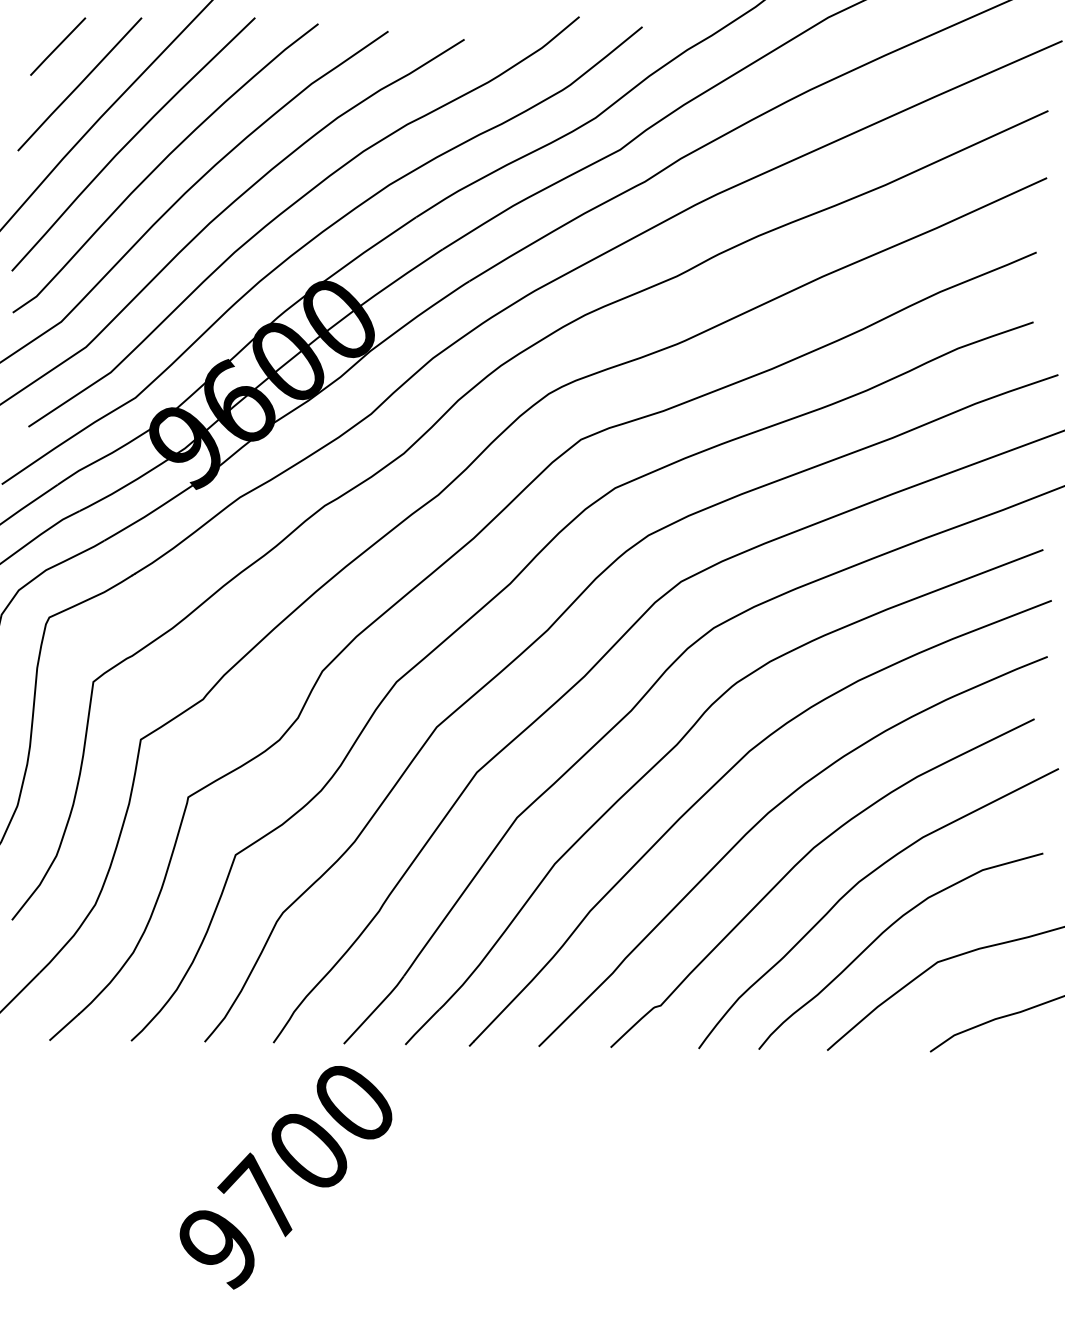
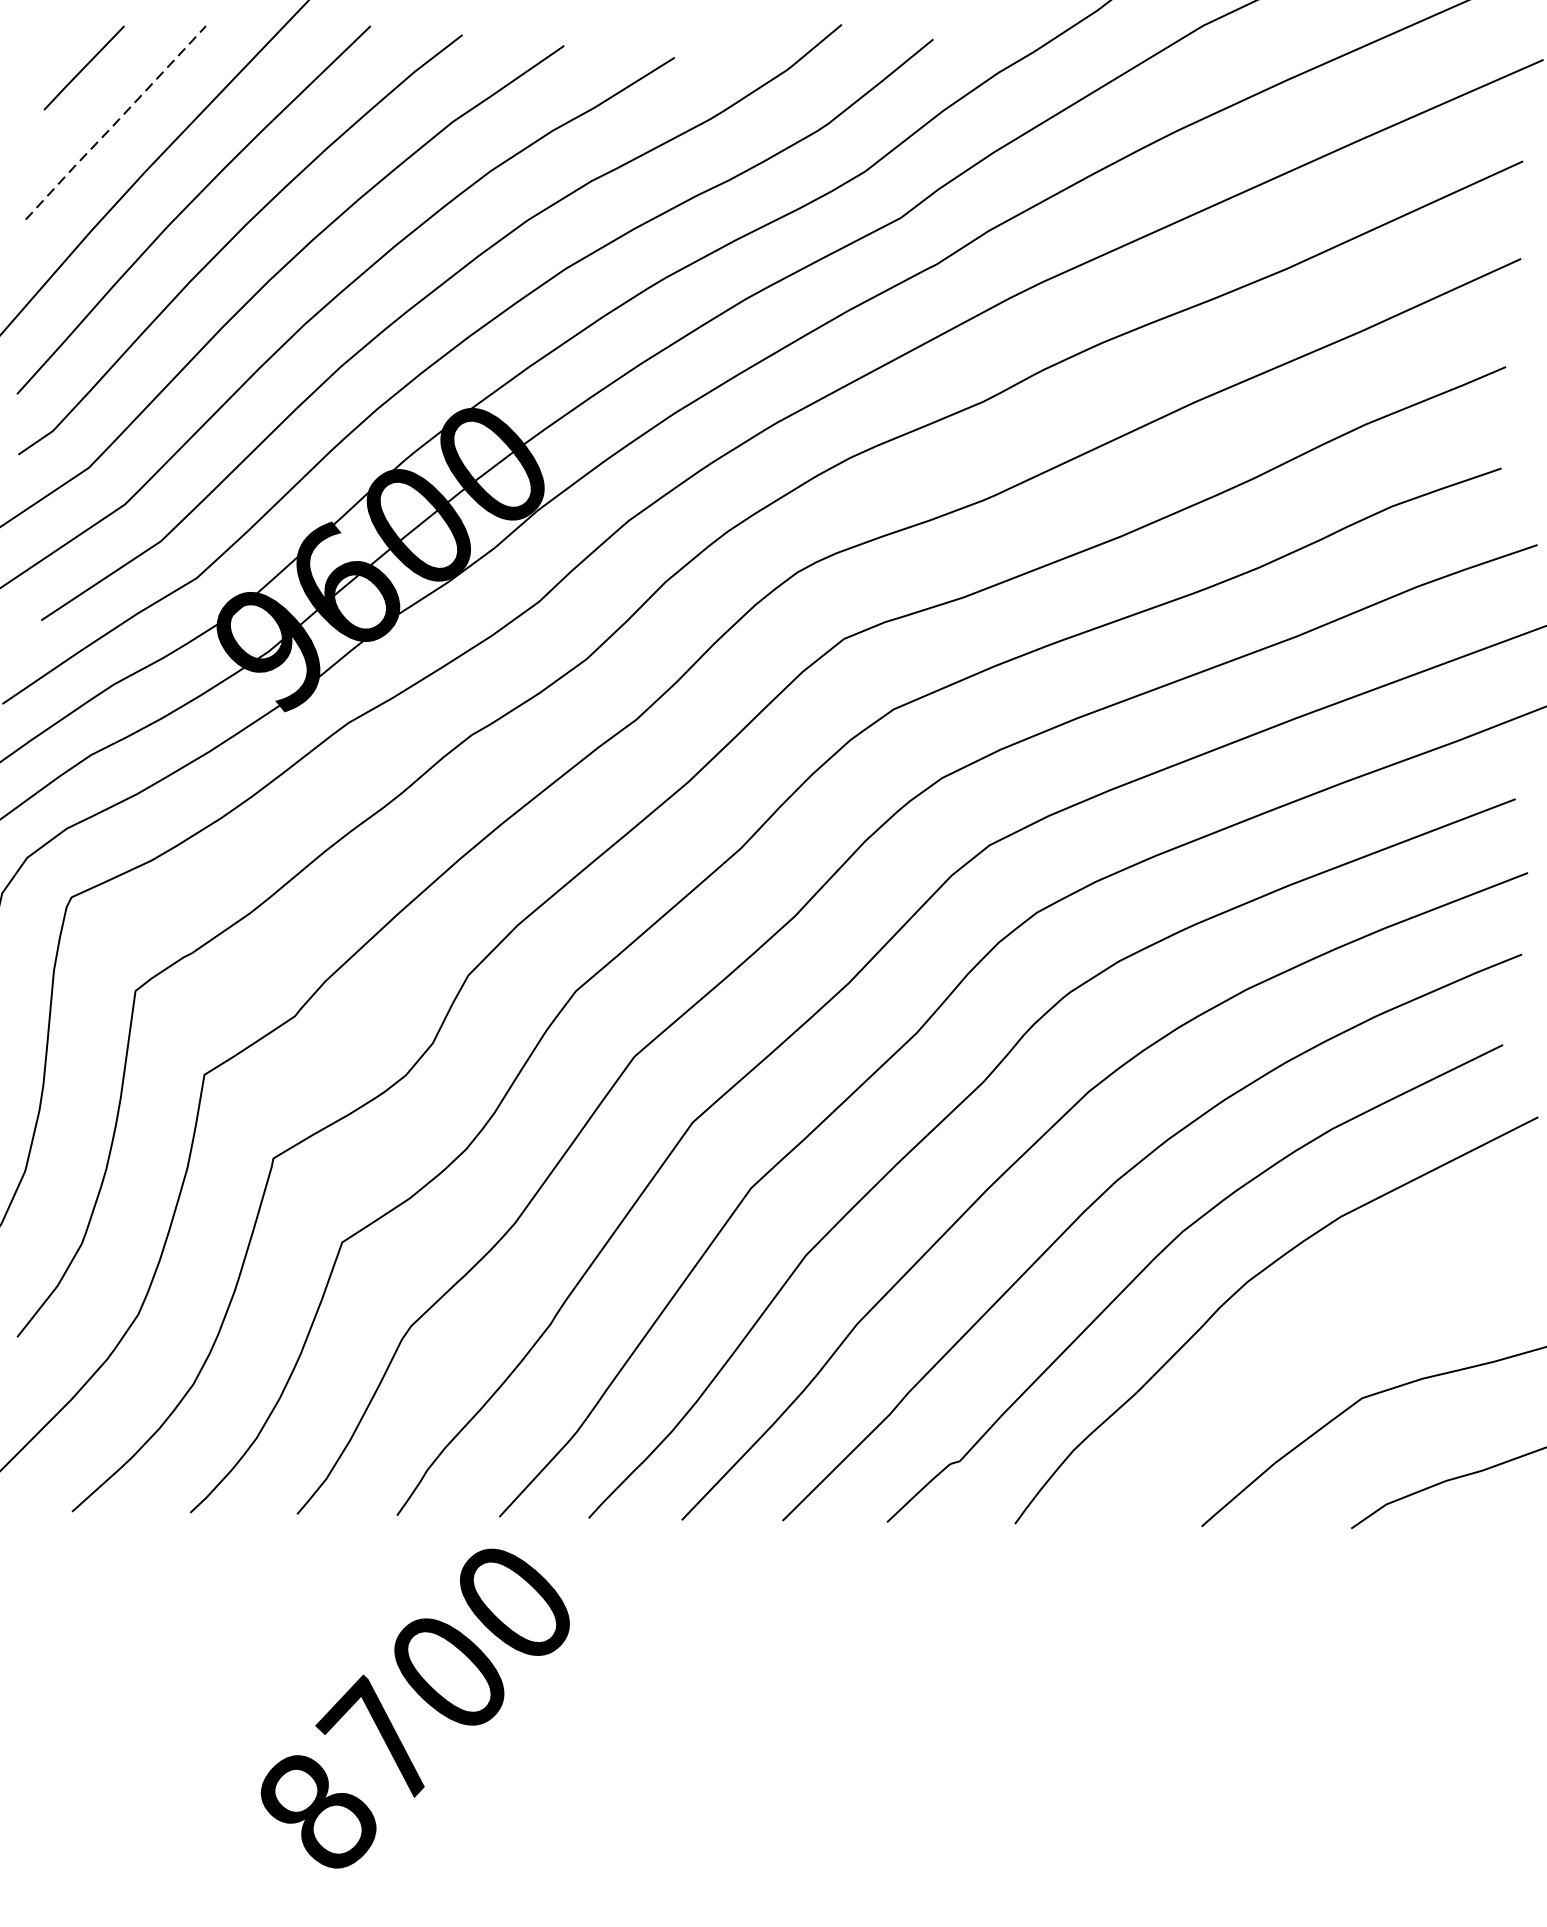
line: (78, 85) -> (113, 124), solid -> dashed
curve: (883, 933) -> (1283, 1356), removed
text: (219, 1248) -> (318, 1814), 9700 -> 8700

